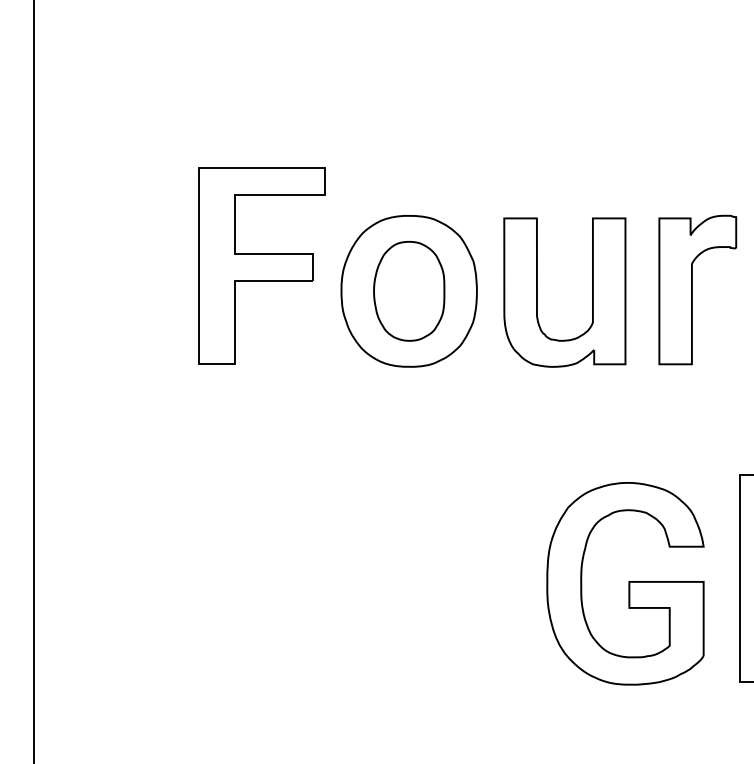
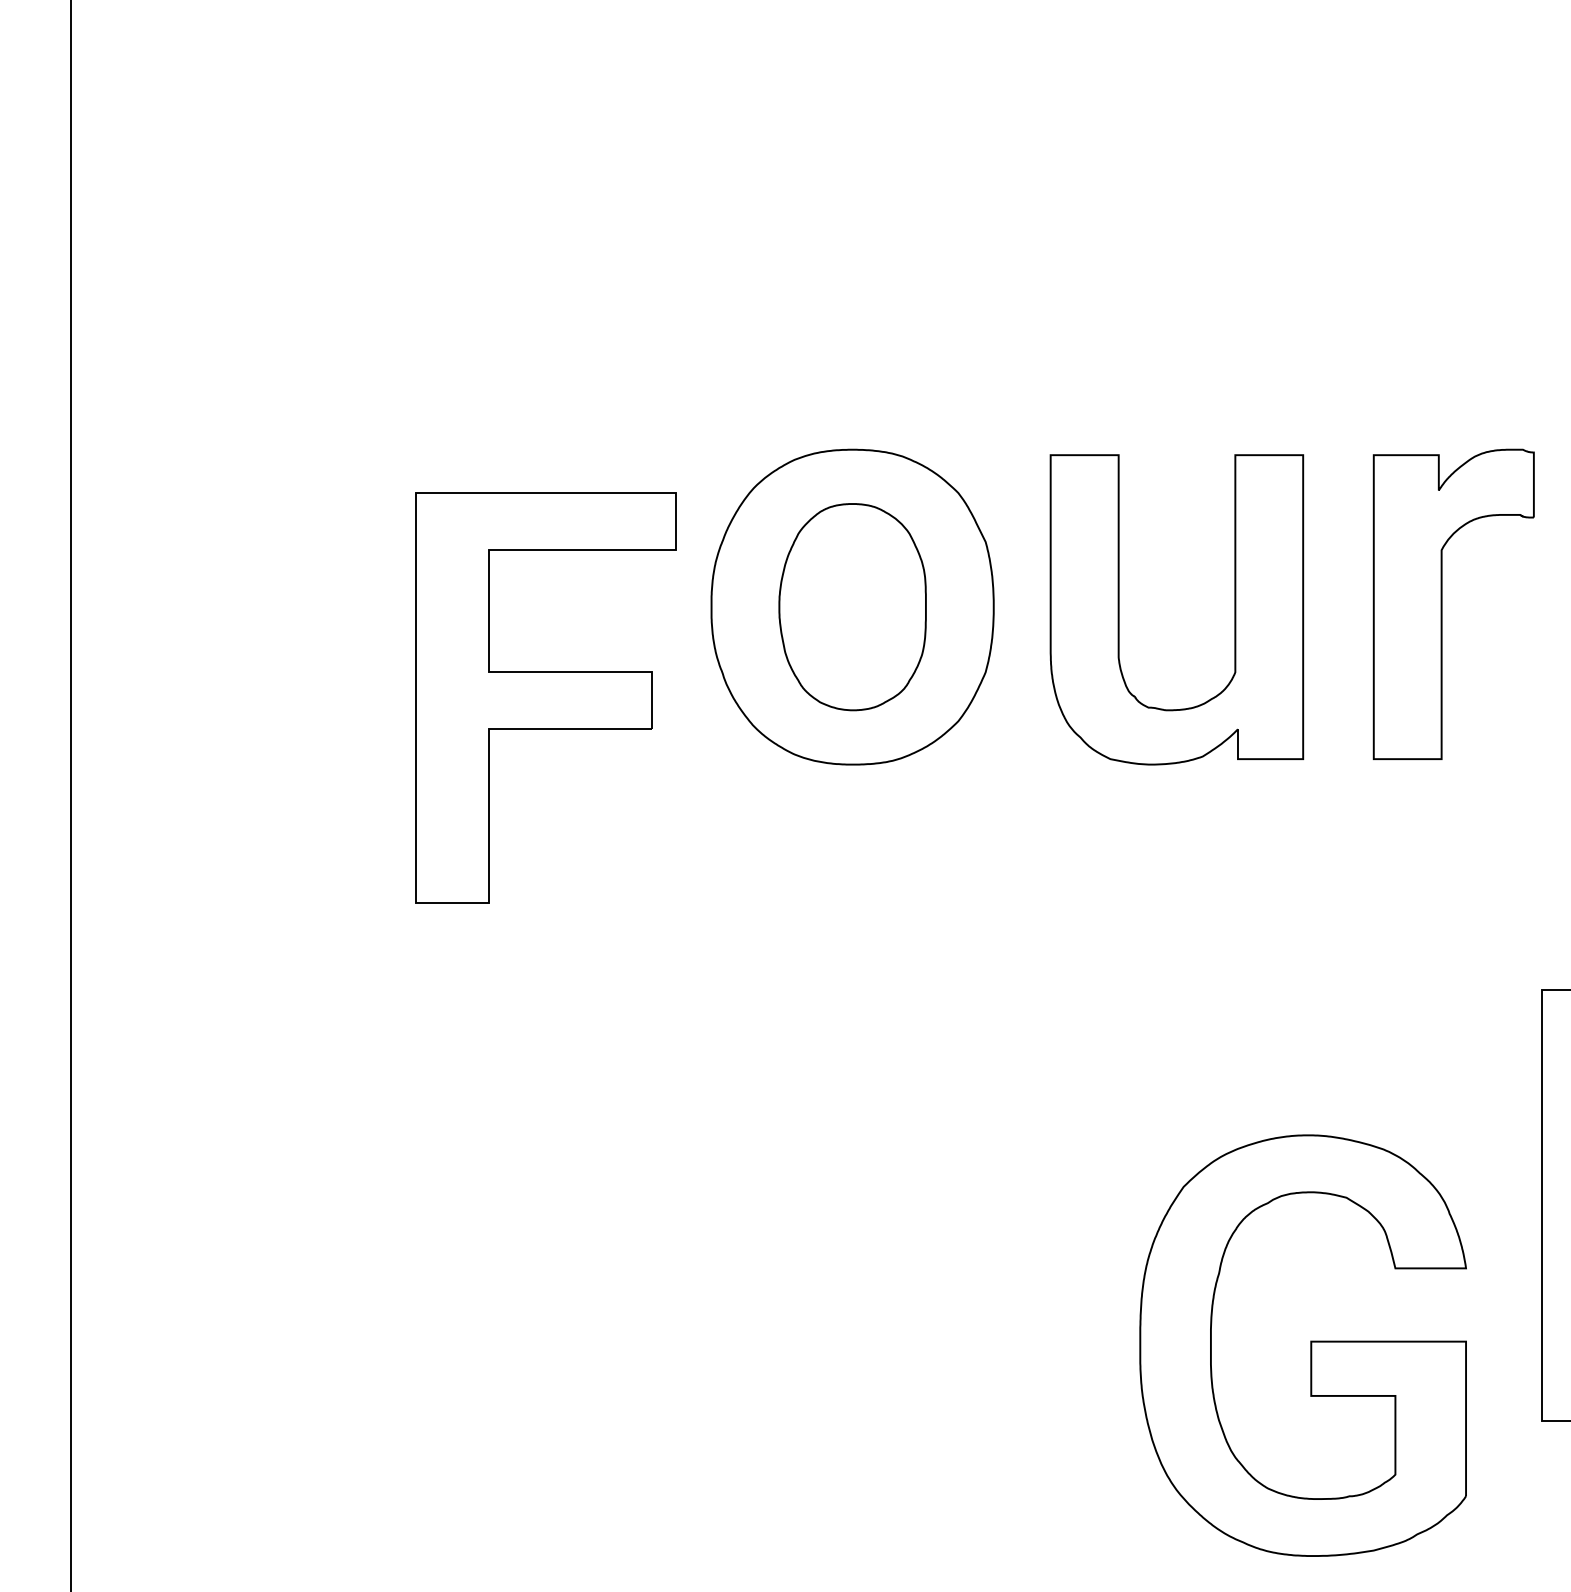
part: (261, 265) -> (544, 697), moved
part: (625, 583) -> (1303, 1344), moved

